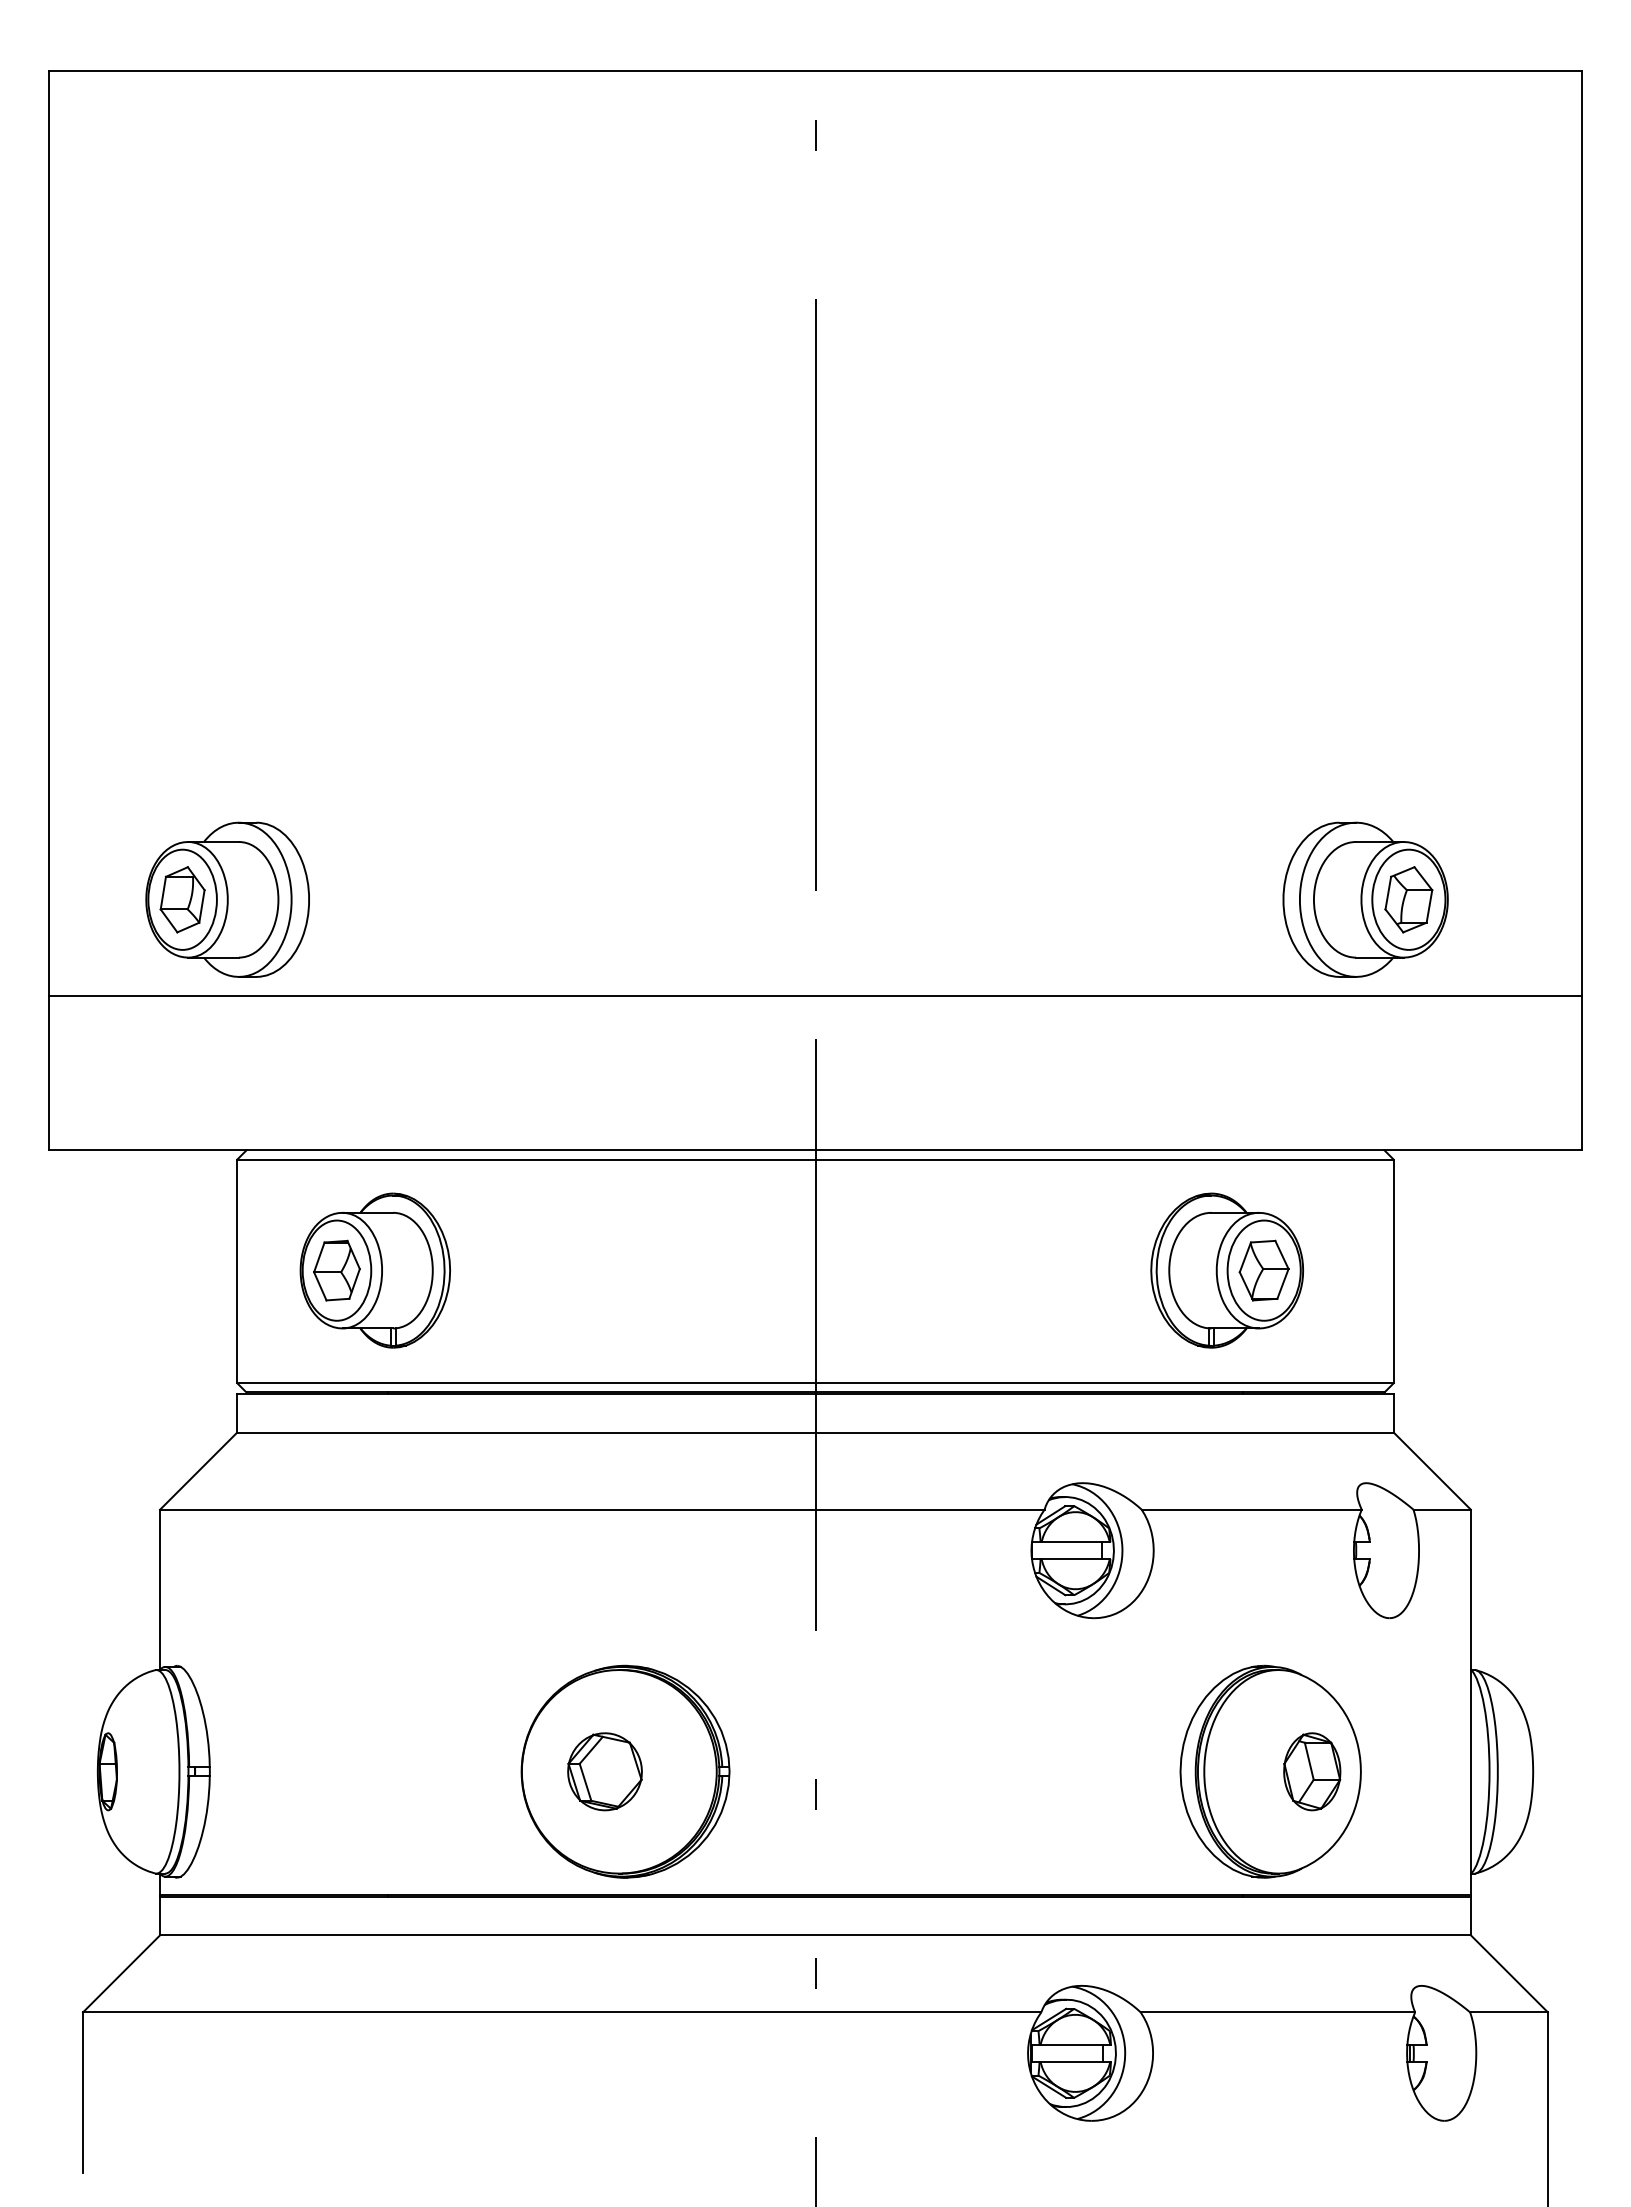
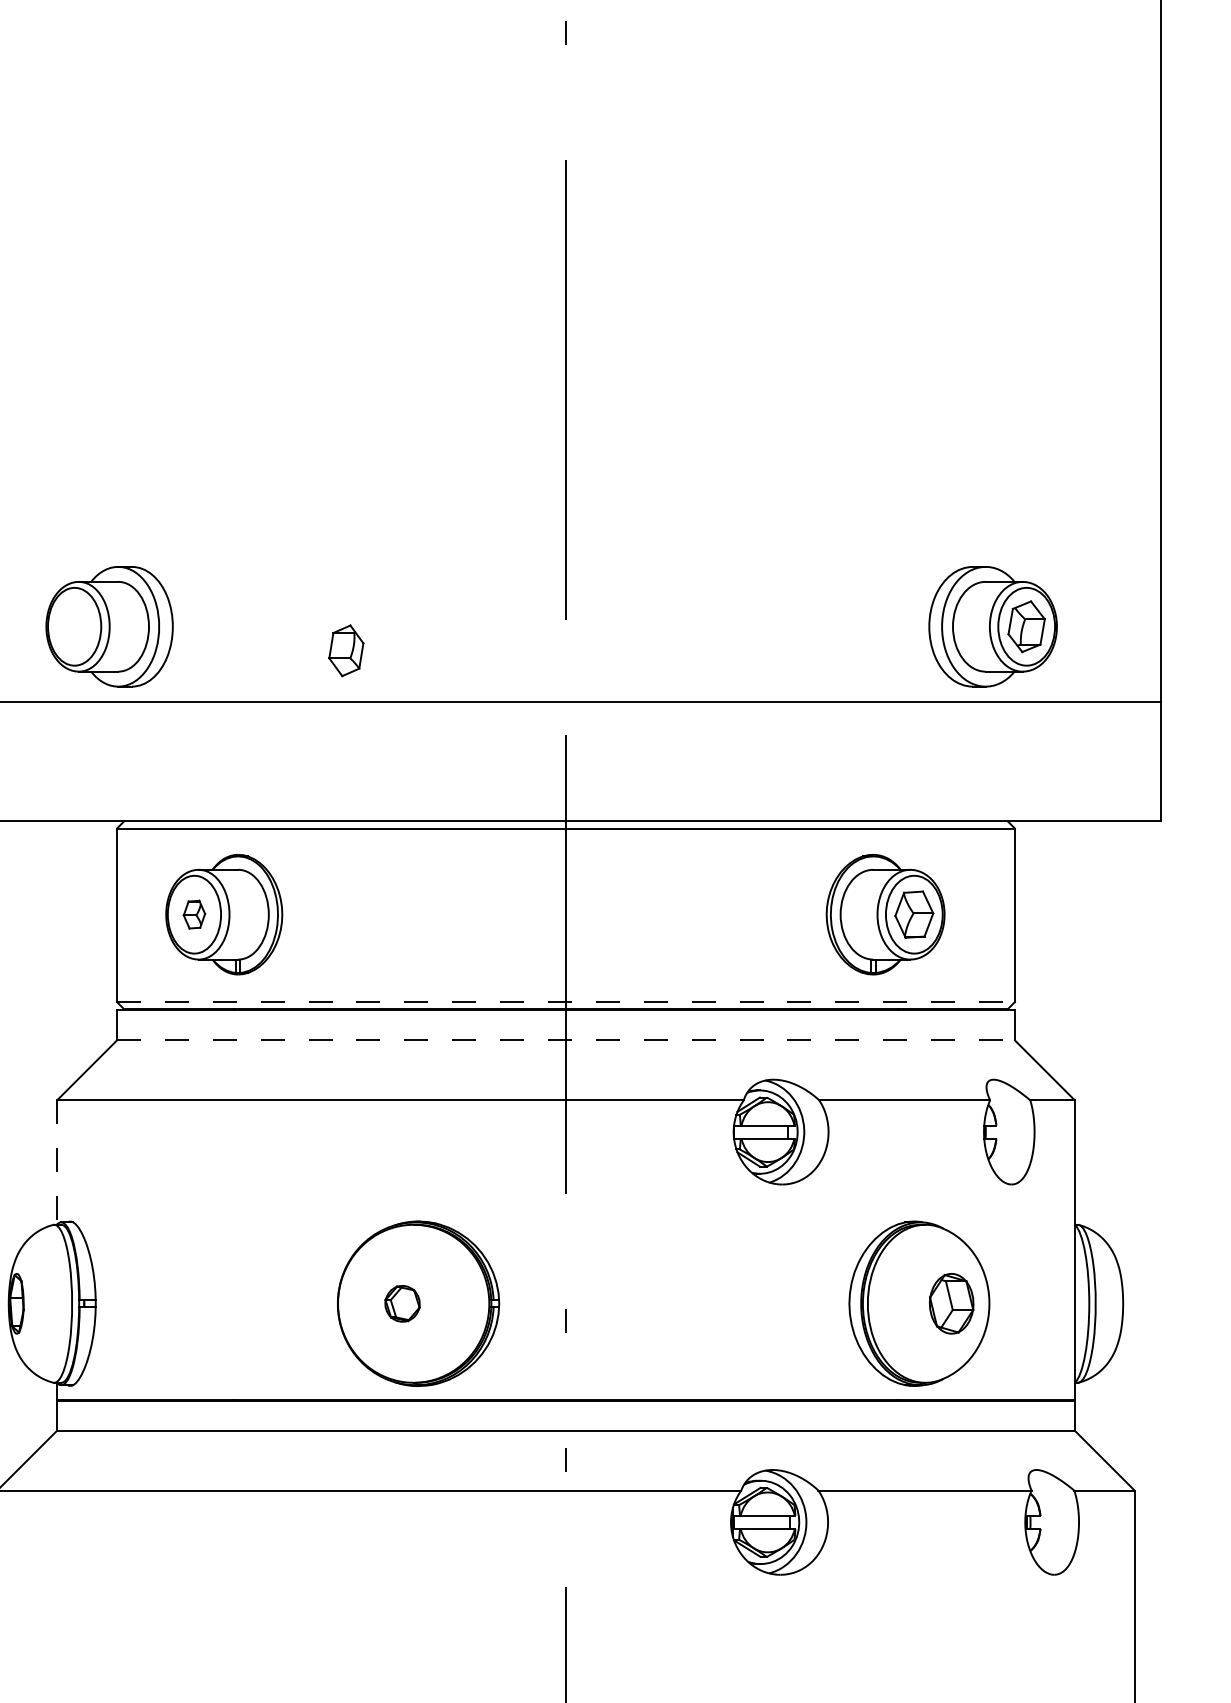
part: (182, 899) -> (346, 650), moved
part: (336, 1270) -> (194, 914), size x0.6
line: (815, 1383) -> (565, 1002), solid -> dashed
line: (815, 1432) -> (565, 1040), solid -> dashed
line: (160, 1589) -> (57, 1162), solid -> dashed
part: (604, 1771) -> (402, 1303), size x0.6

